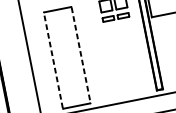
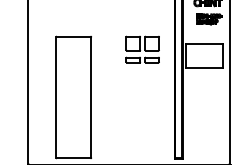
line: (81, 55) -> (91, 97), dashed -> solid
line: (53, 59) -> (56, 96), dashed -> solid

